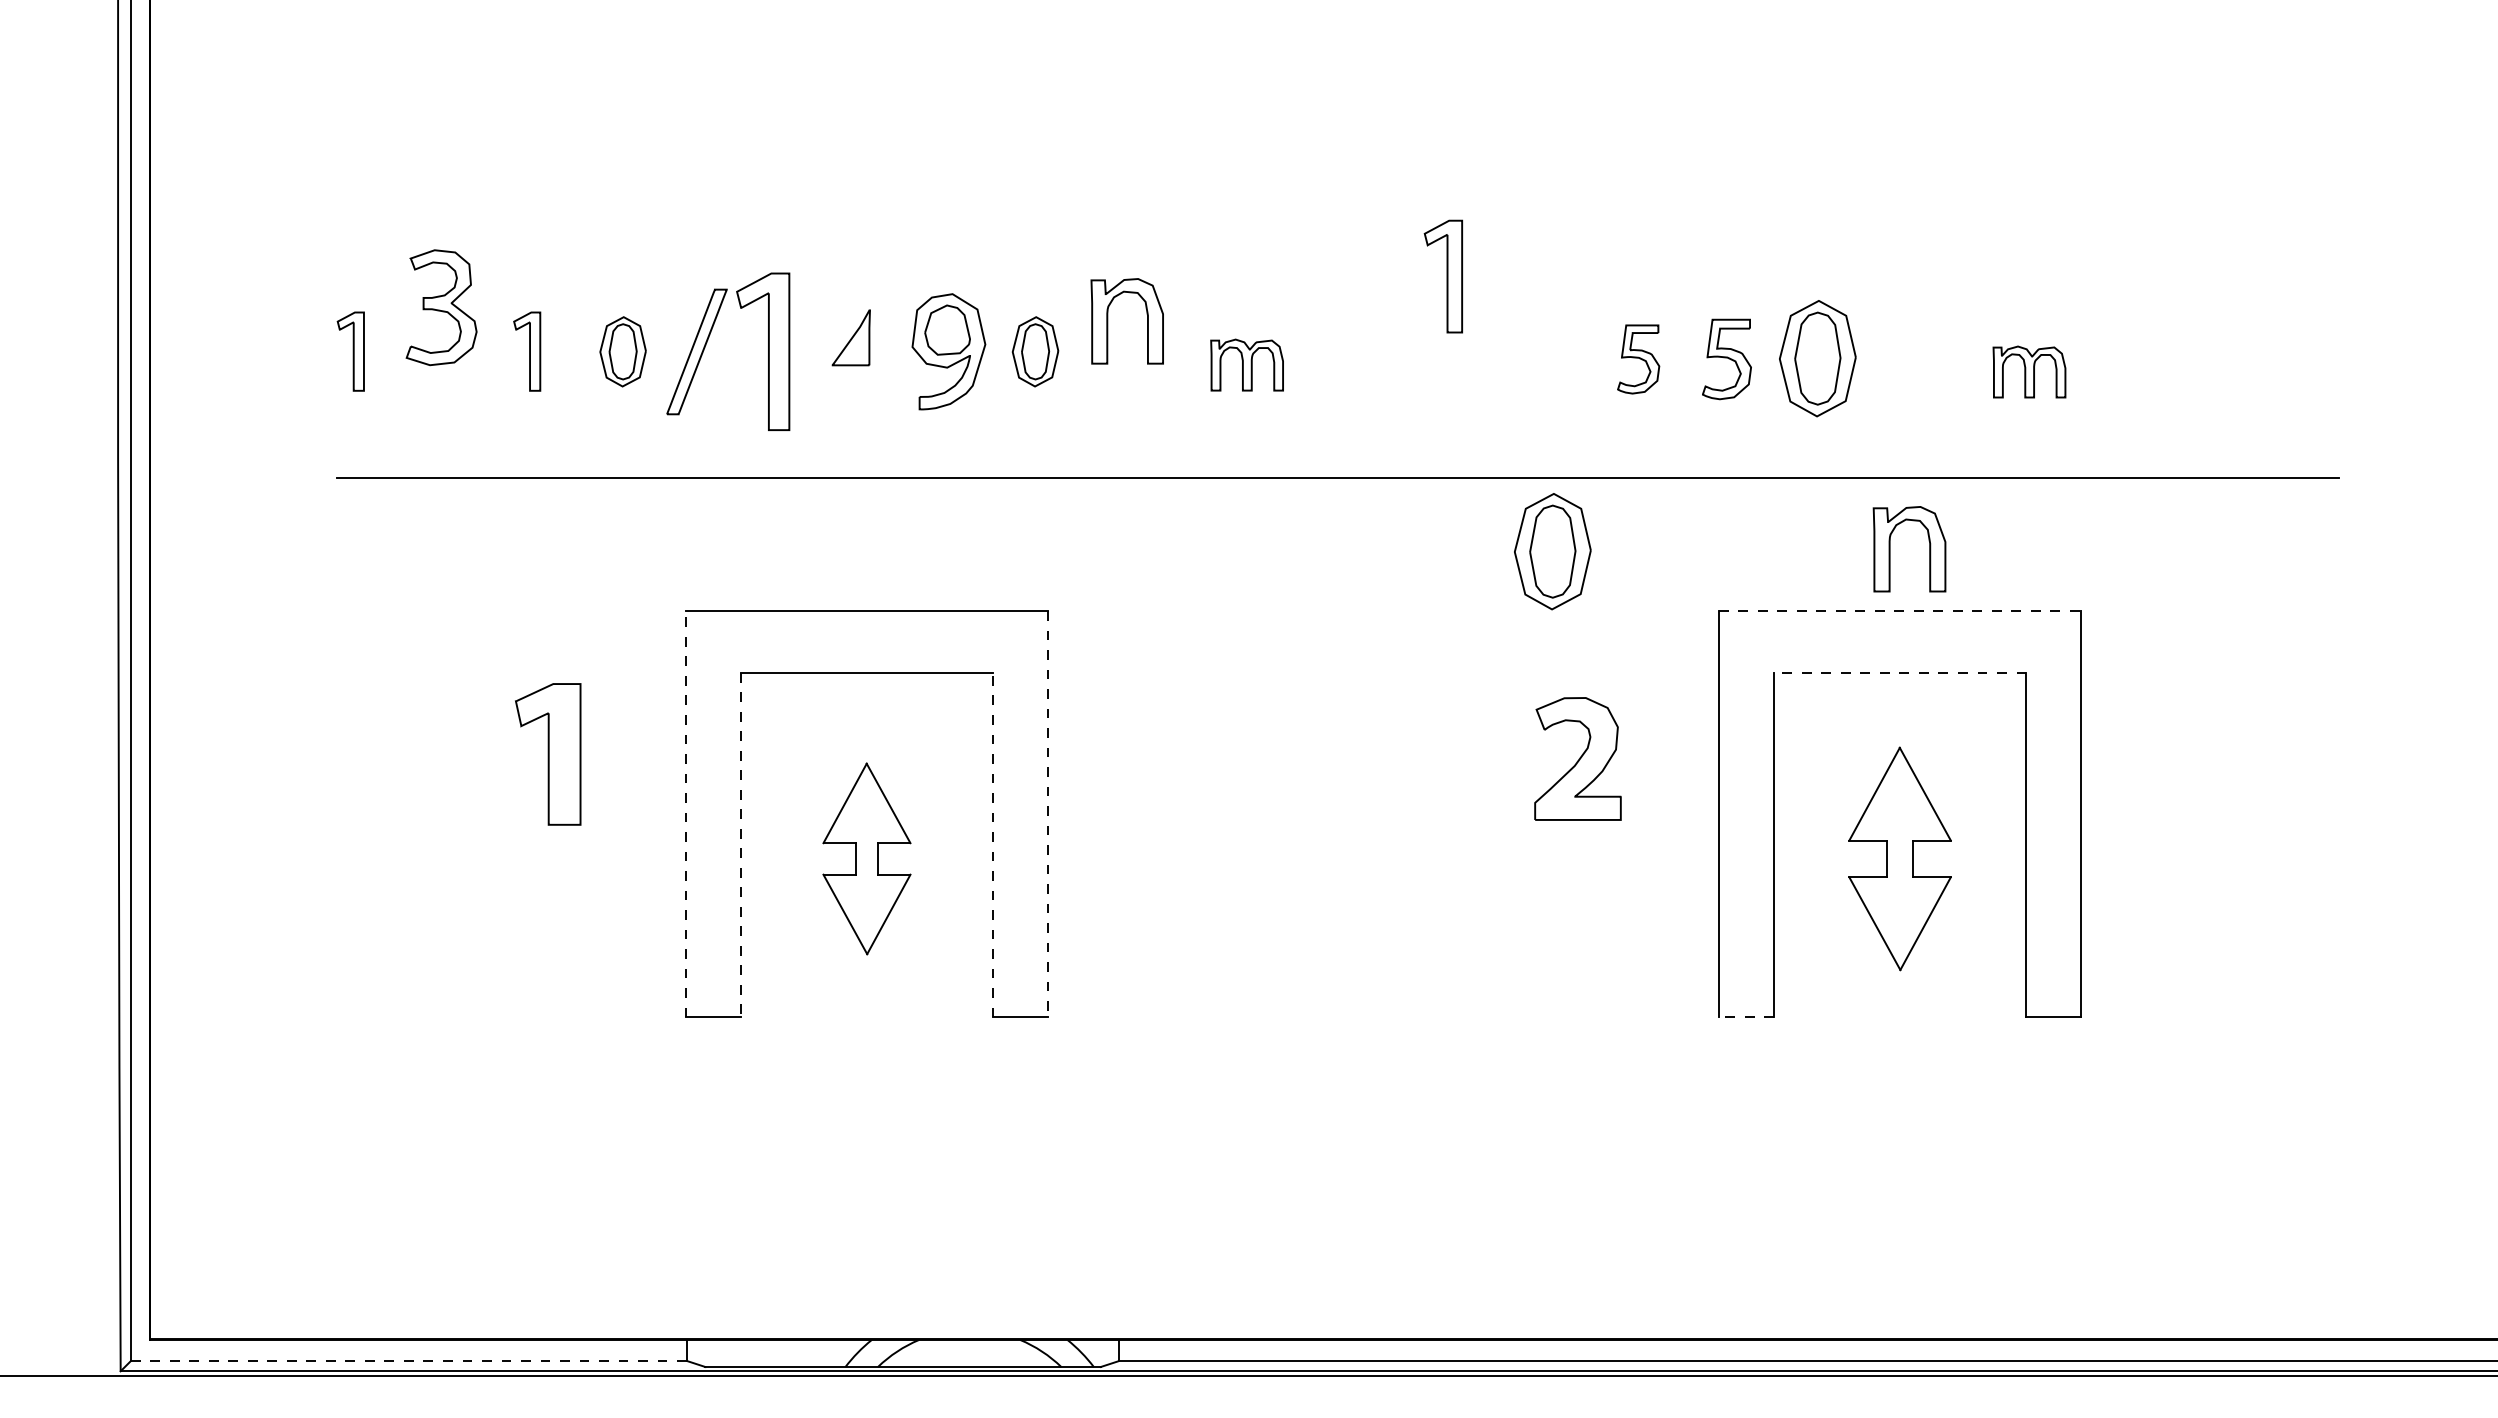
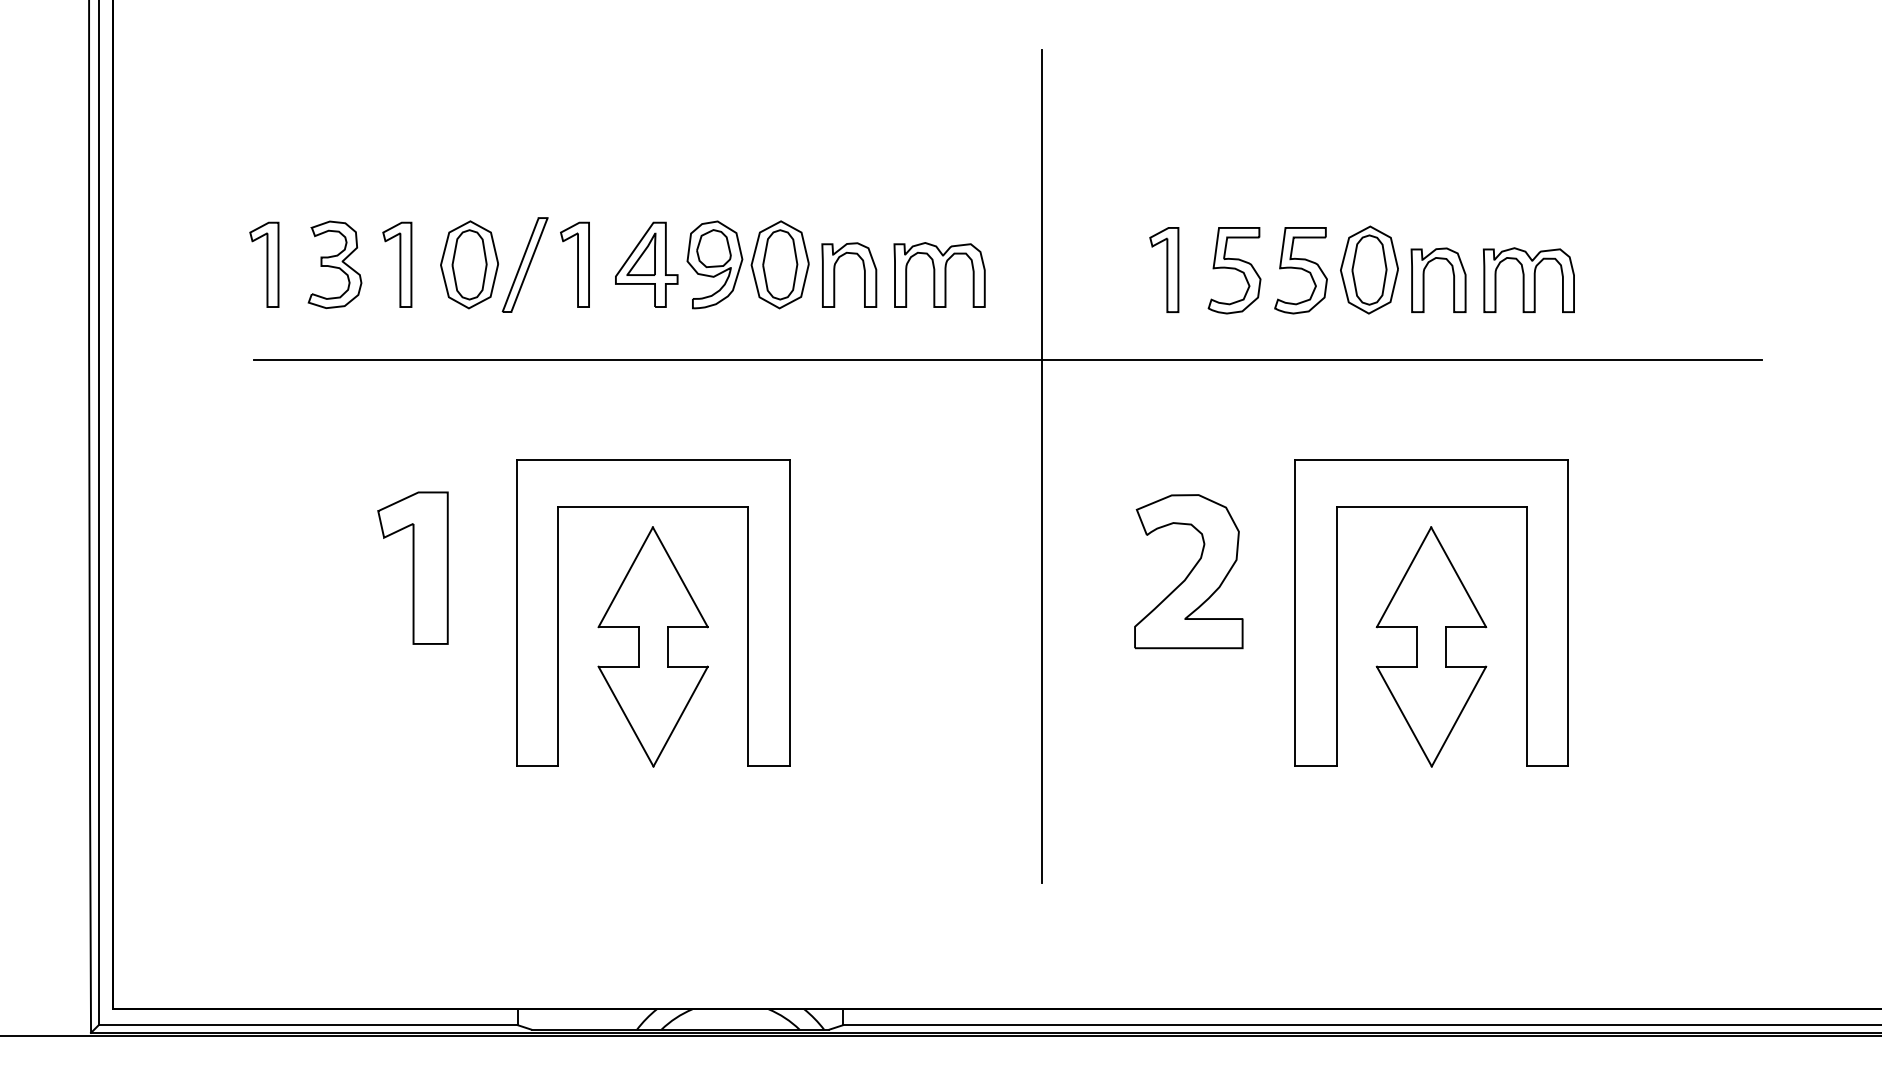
part: (1442, 276) -> (1163, 269), moved
part: (441, 307) -> (334, 264), moved
part: (1108, 321) -> (835, 275), moved
part: (350, 351) -> (264, 264), size x1.43
part: (526, 351) -> (396, 264), size x1.43
part: (622, 351) -> (469, 264), size x1.67
part: (762, 351) -> (574, 264), size x0.71
part: (858, 351) -> (646, 264), added
part: (1035, 351) -> (780, 264), size x1.67
part: (1638, 359) -> (1234, 270), size x1.67
part: (1726, 359) -> (1300, 270), size x1.43
part: (1246, 364) -> (939, 274), size x1.67
part: (2029, 371) -> (1528, 279), size x1.67
part: (1890, 549) -> (1424, 280), moved
part: (1552, 551) -> (1169, 415), removed
line: (1900, 611) -> (1431, 460), dashed -> solid
line: (1383, 619) -> (1042, 466), added
line: (1899, 672) -> (1431, 506), dashed -> solid
part: (548, 754) -> (413, 568), size x1.43
part: (1577, 758) -> (1188, 571), size x1.67
line: (685, 813) -> (516, 612), dashed -> solid
line: (1048, 814) -> (789, 613), dashed -> solid
line: (993, 844) -> (748, 636), dashed -> solid
line: (740, 845) -> (557, 636), dashed -> solid
part: (866, 858) -> (652, 646), size x1.67
part: (1899, 858) -> (1431, 646), size x1.43
line: (1746, 1017) -> (1315, 766), dashed -> solid
line: (409, 1361) -> (308, 1025), dashed -> solid

